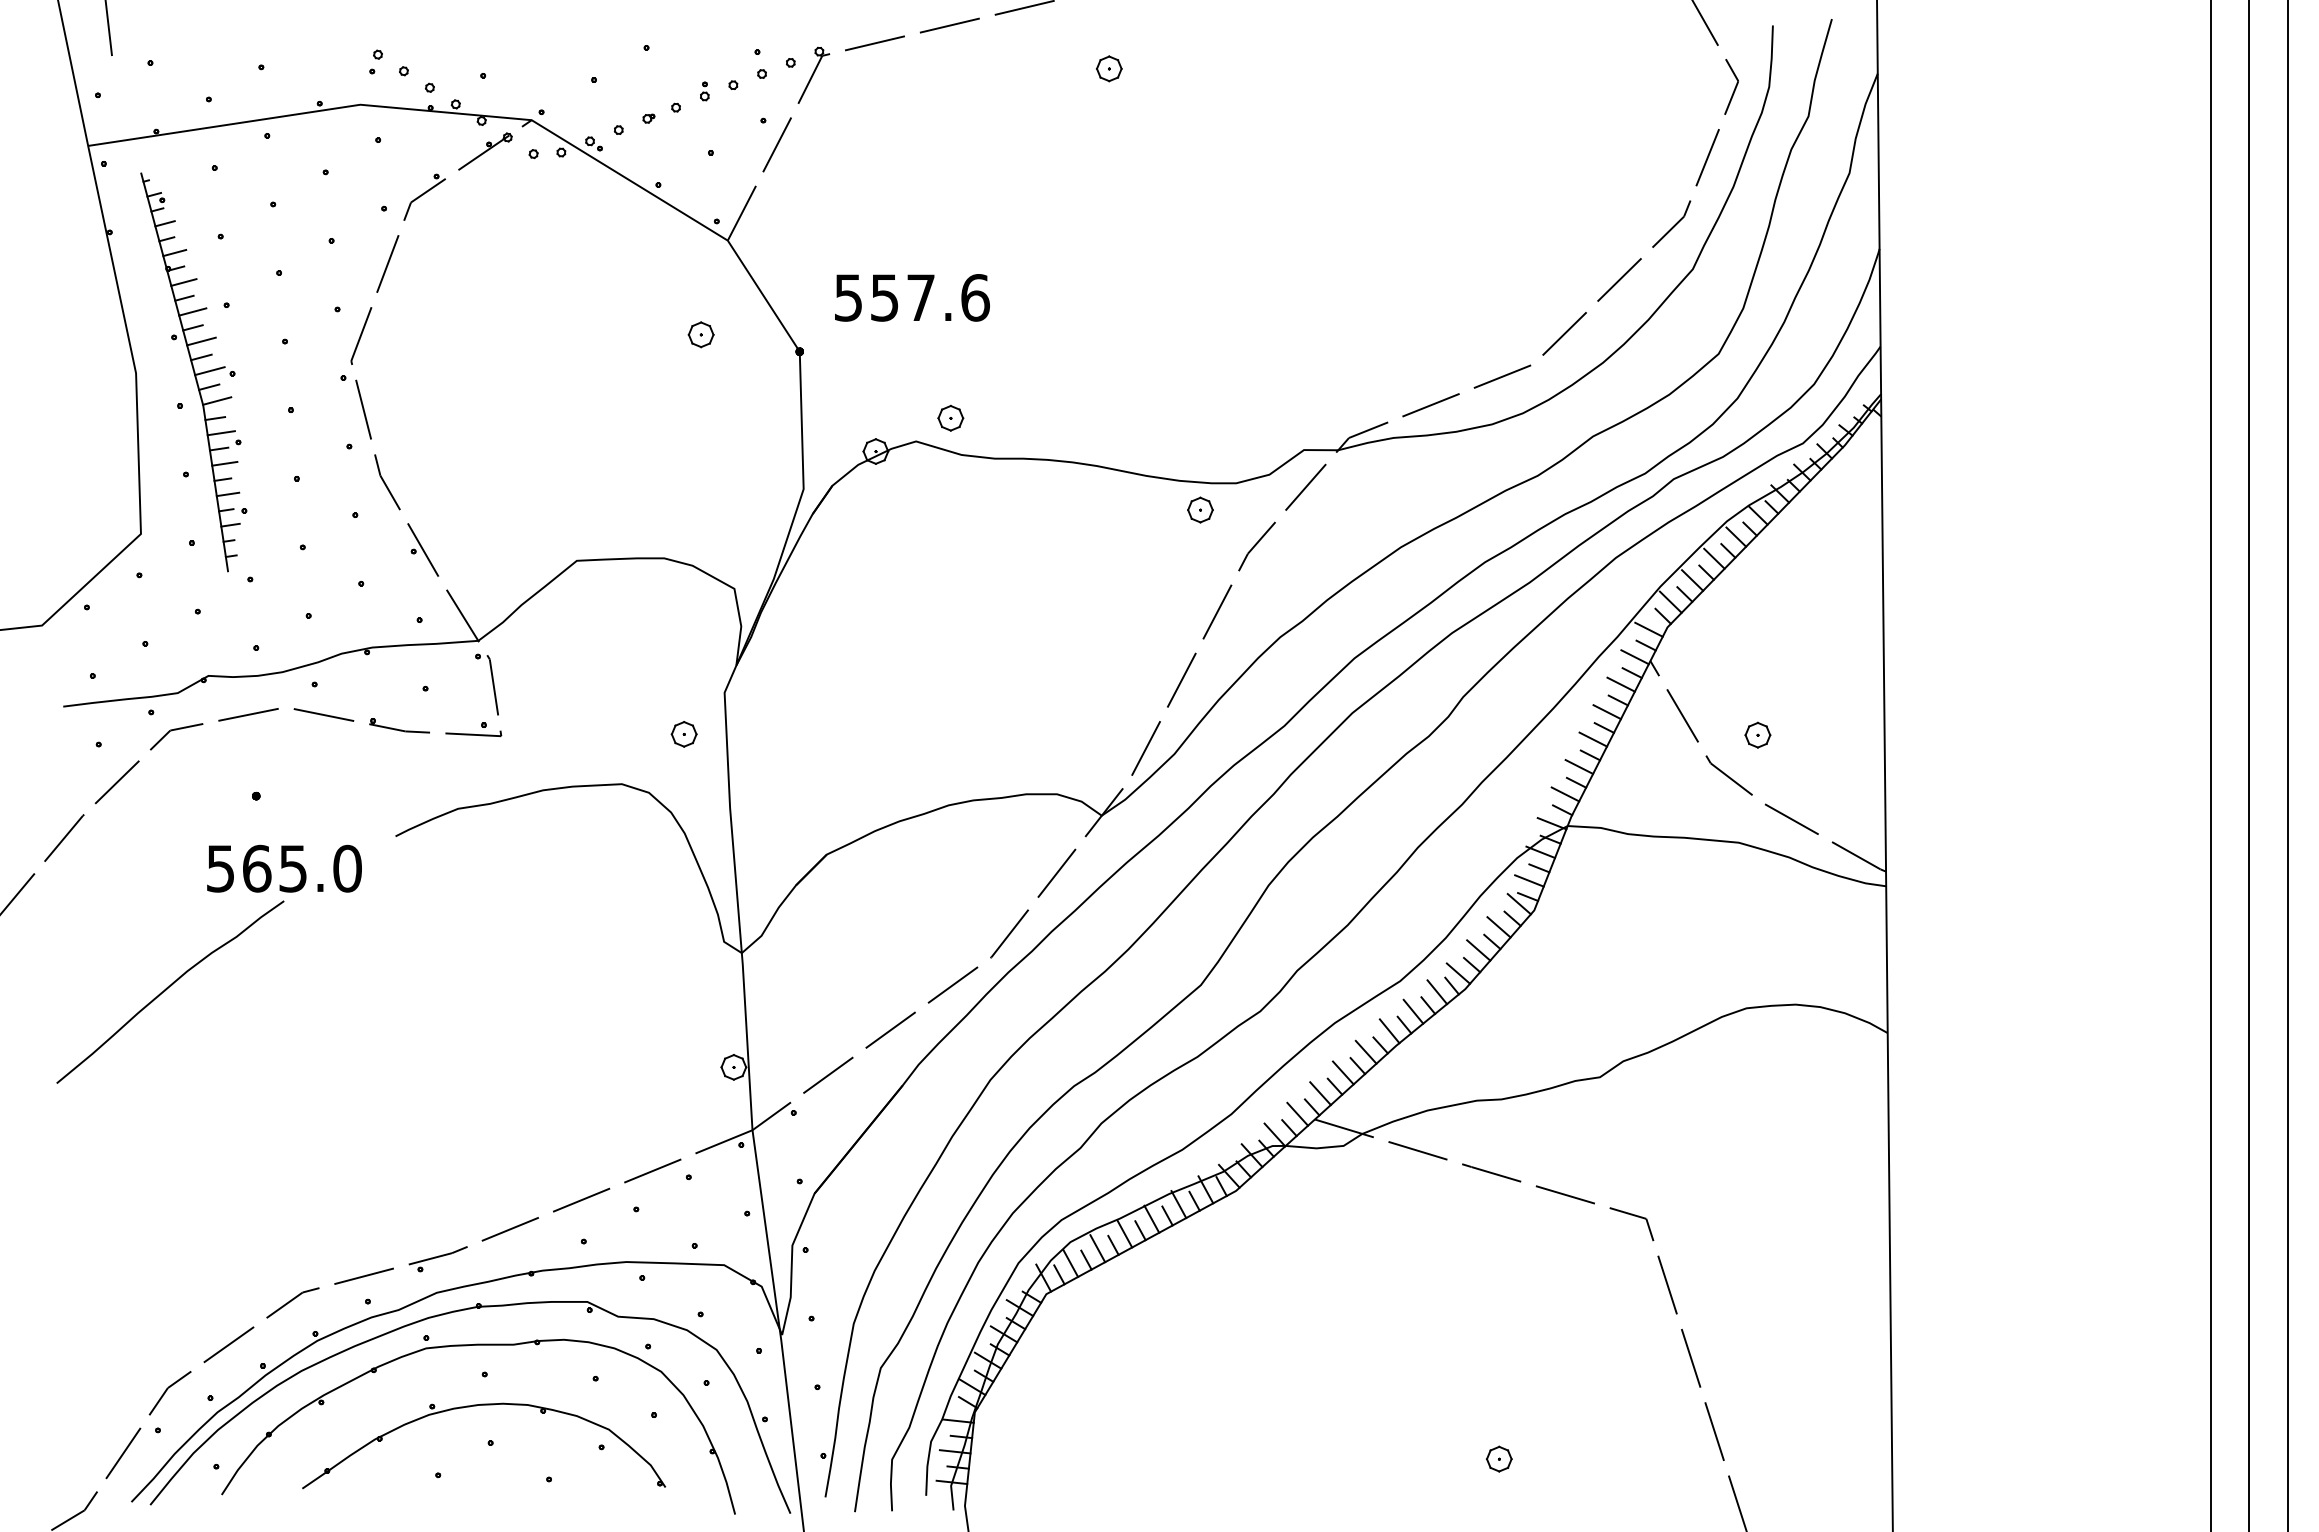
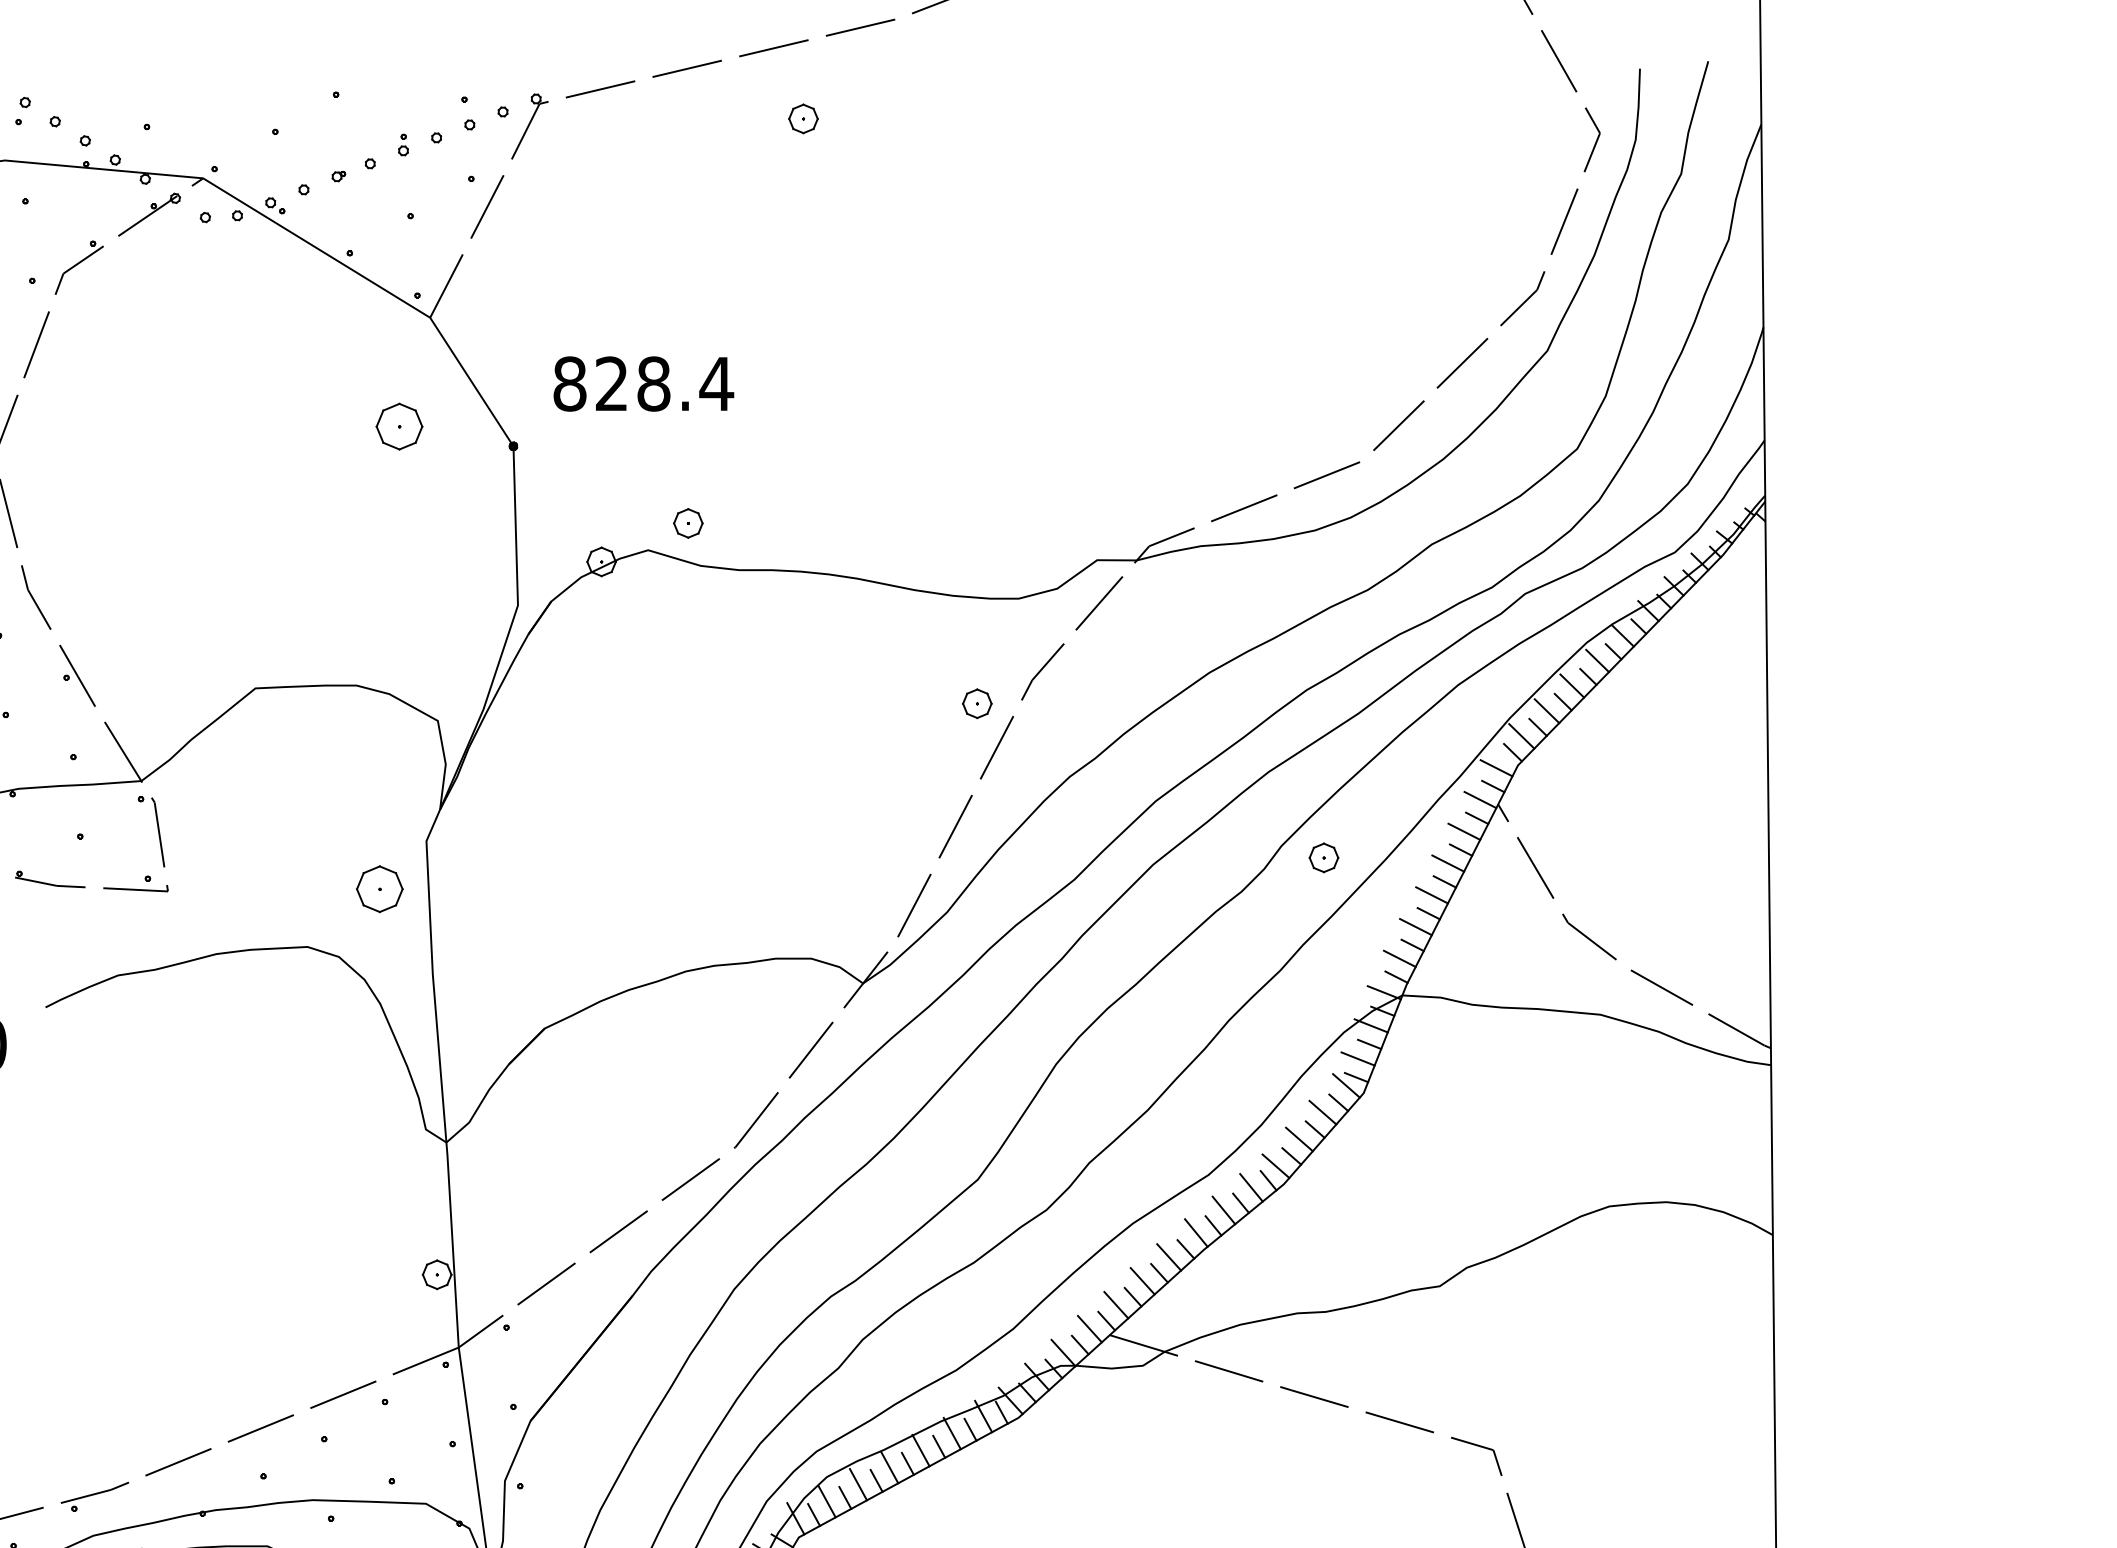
part: (1109, 68) -> (803, 118), moved
text: (912, 297) -> (643, 383), 557.6 -> 828.4
part: (700, 334) -> (398, 426), size x1.6
part: (1200, 509) -> (977, 703), moved
part: (683, 734) -> (378, 889), size x1.6
part: (1757, 734) -> (1323, 857), moved

